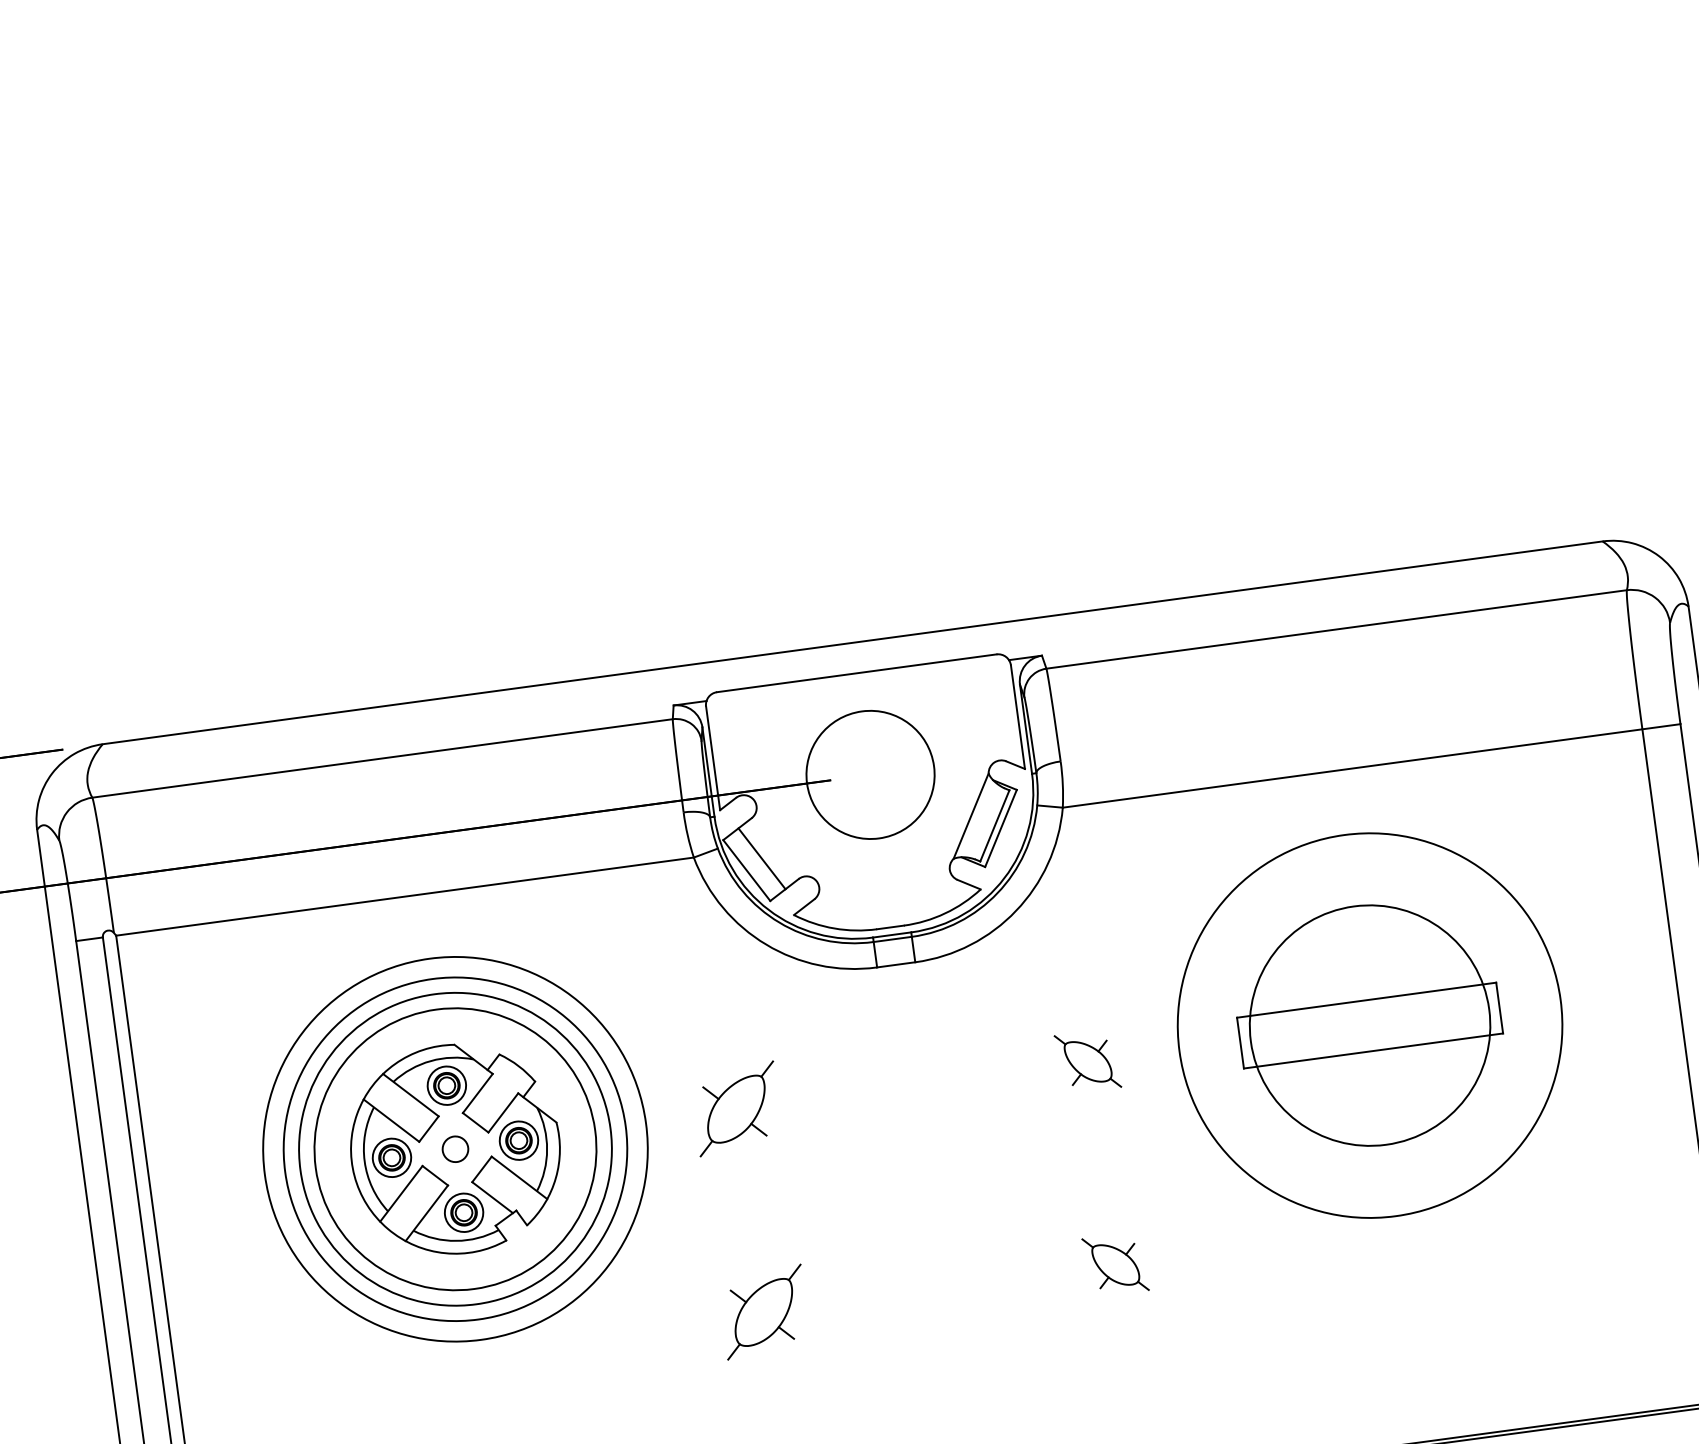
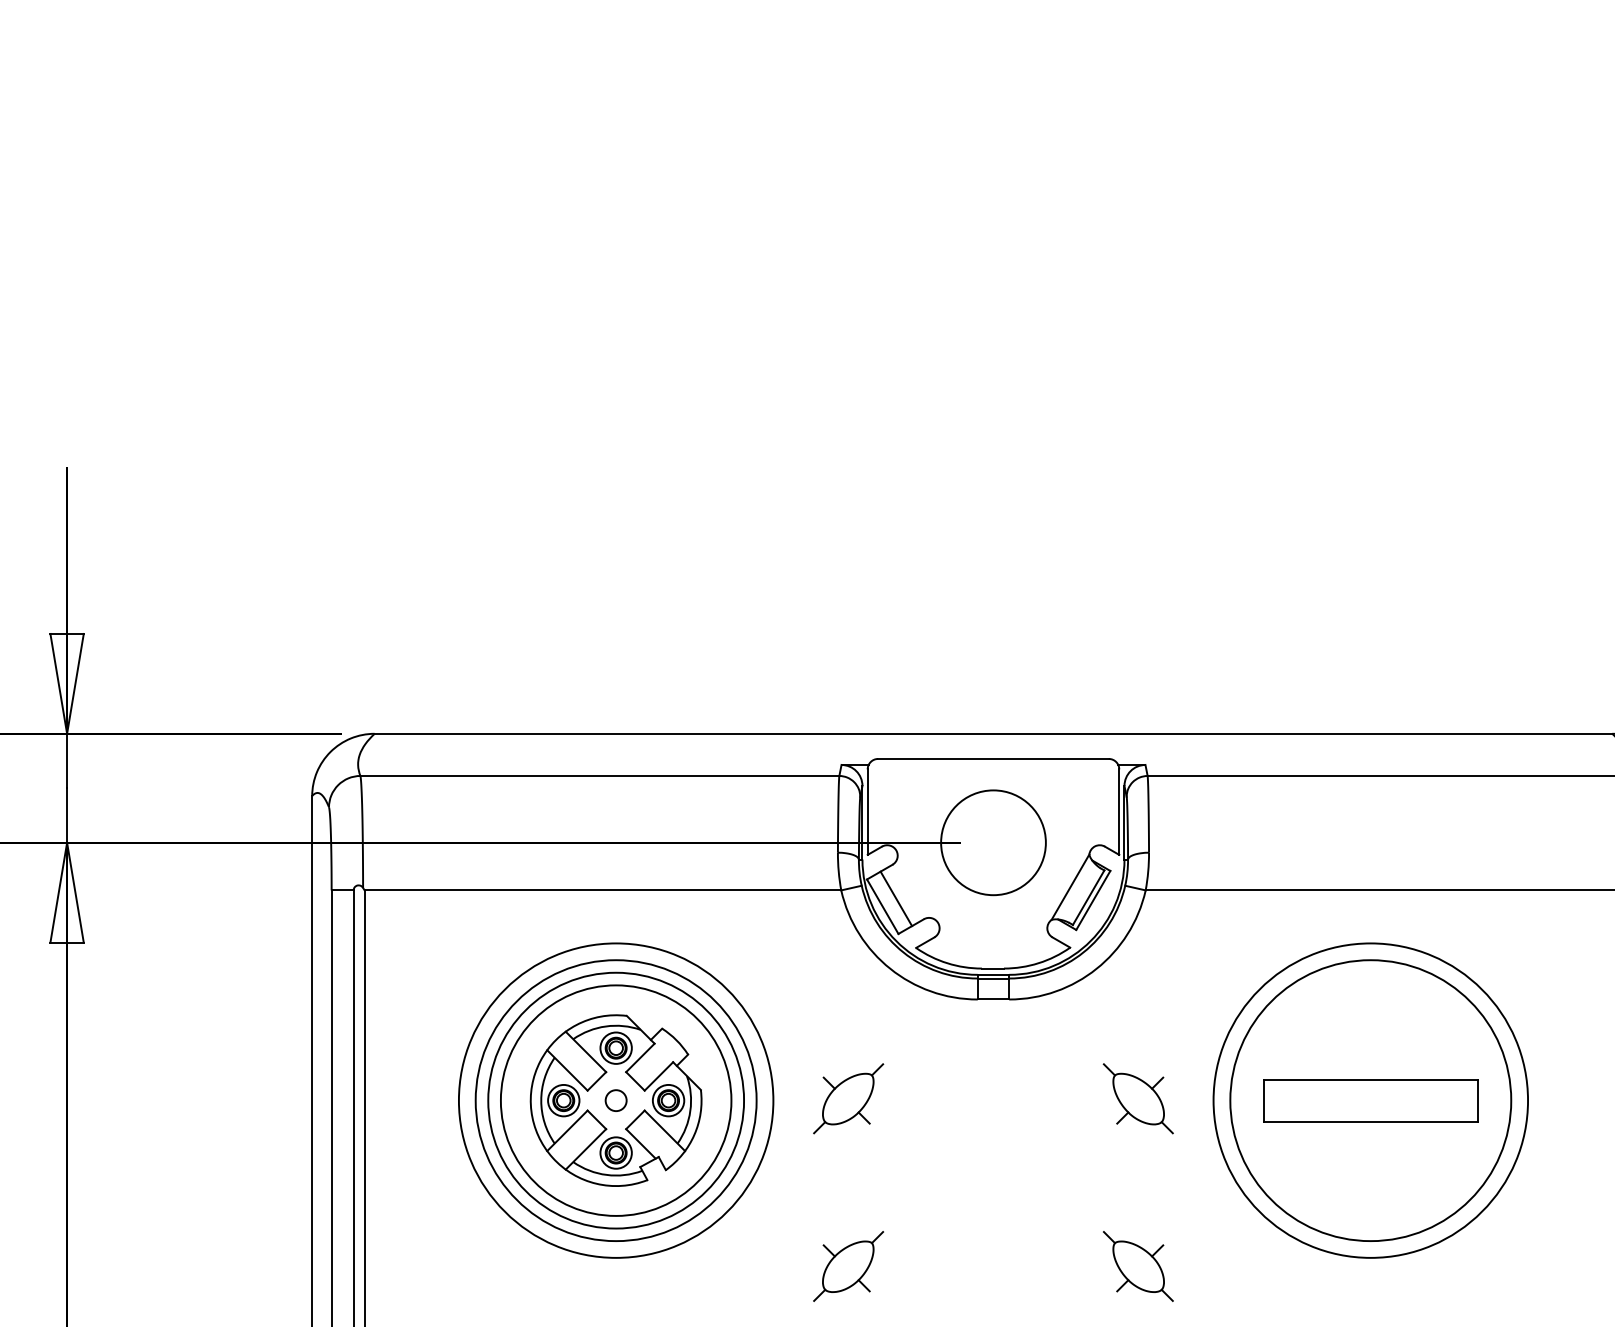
circle: (1369, 1025) -> (1370, 1100), size x1.43
part: (1086, 1061) -> (1137, 1098), size x1.43
part: (1115, 1264) -> (1138, 1266), size x1.43

